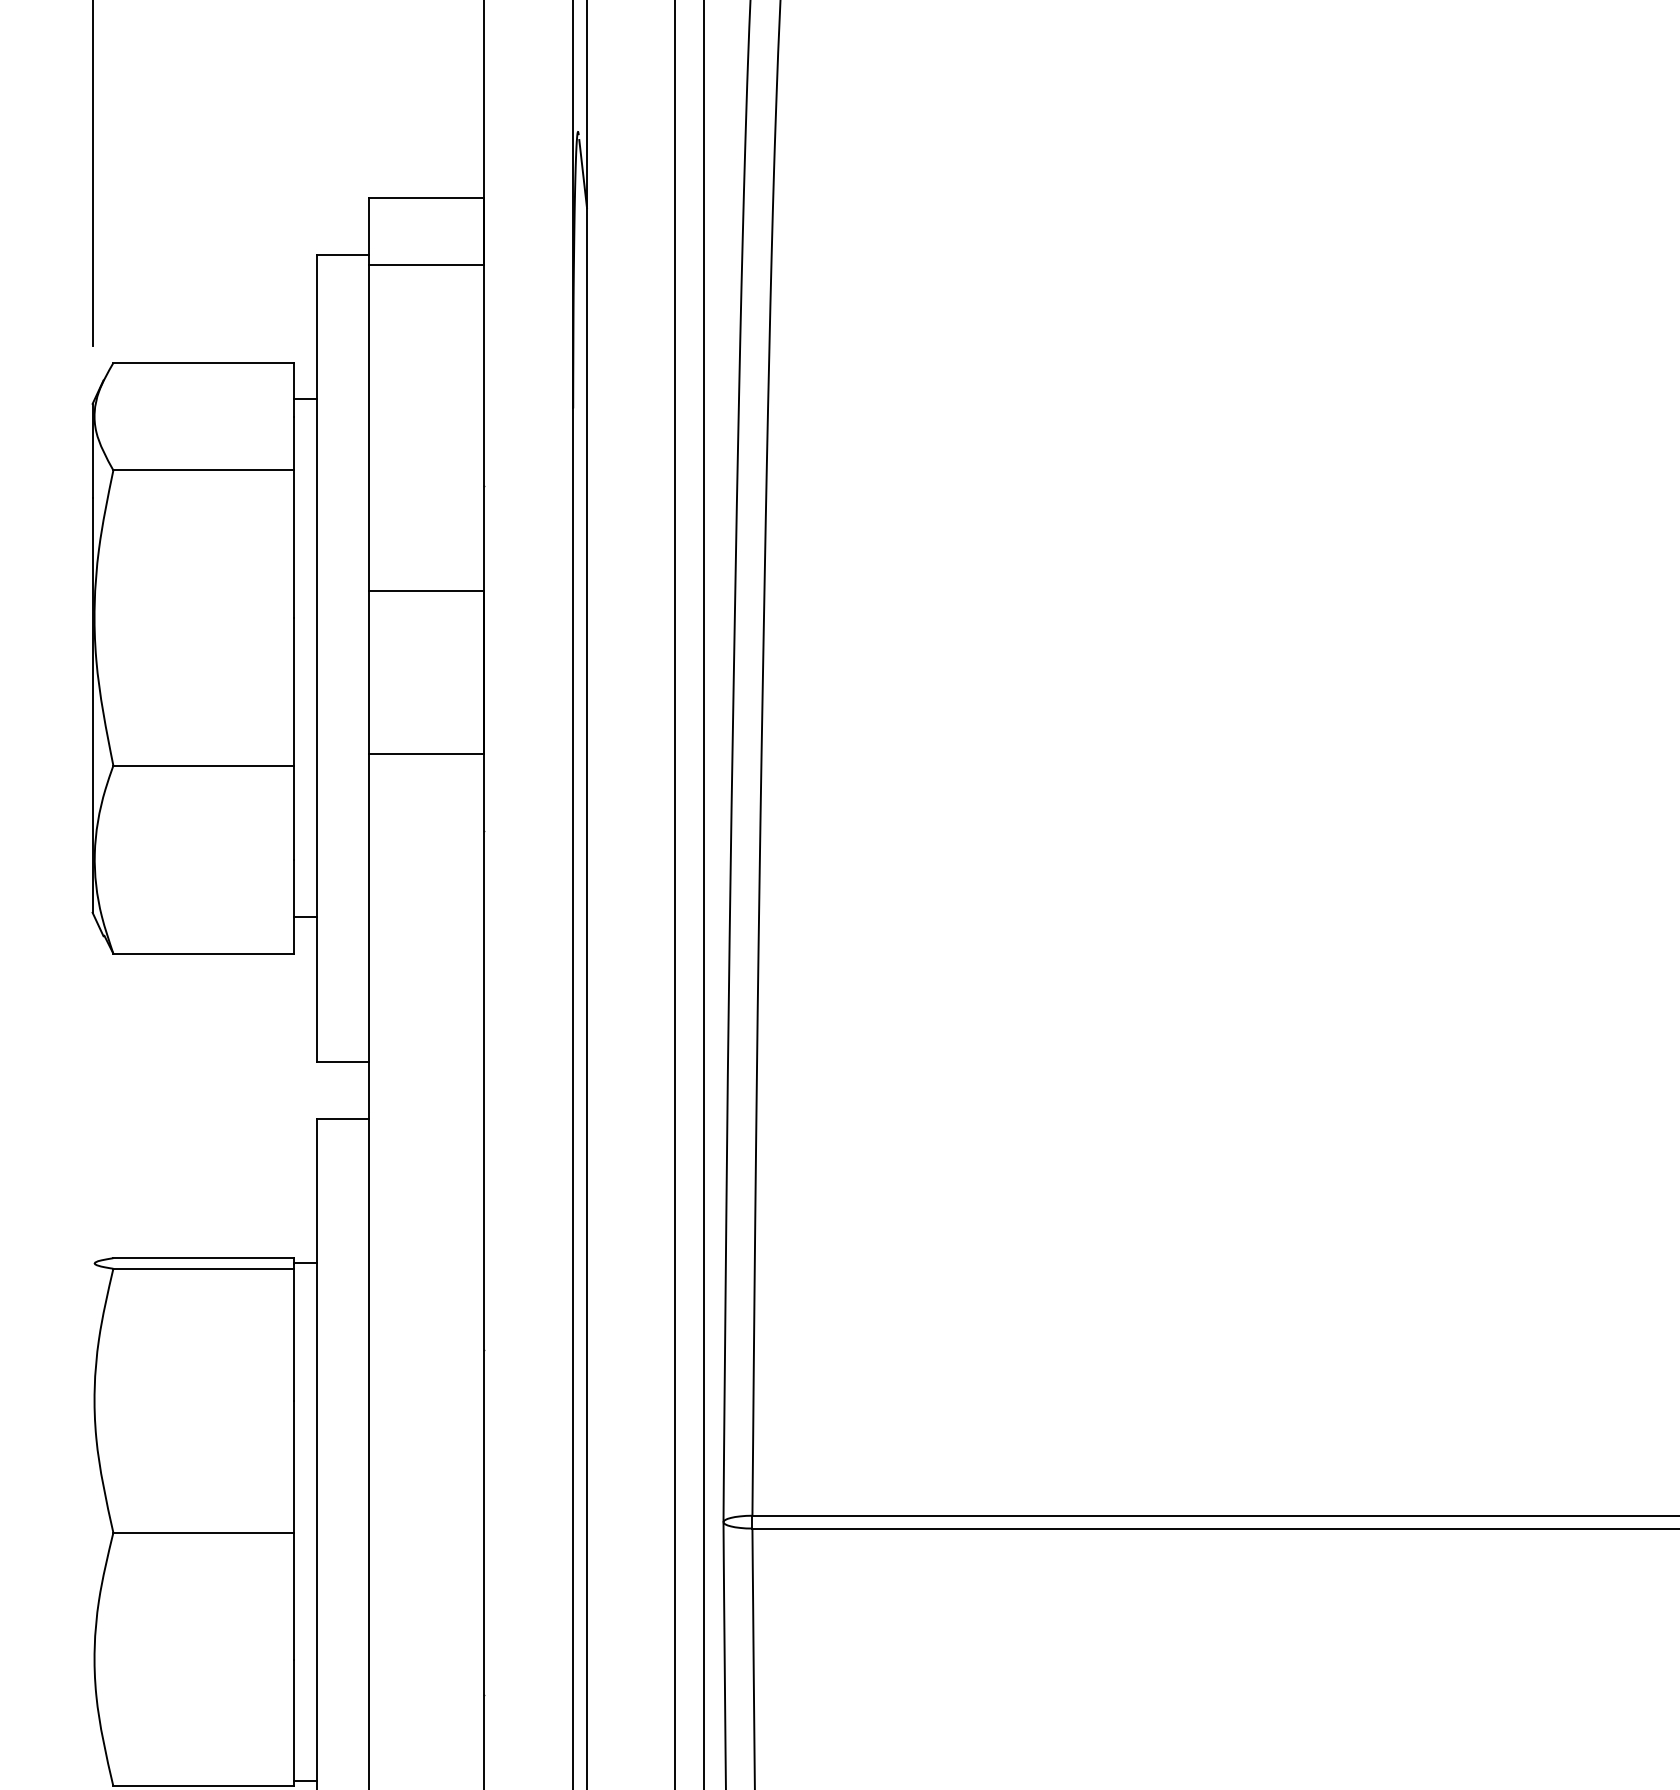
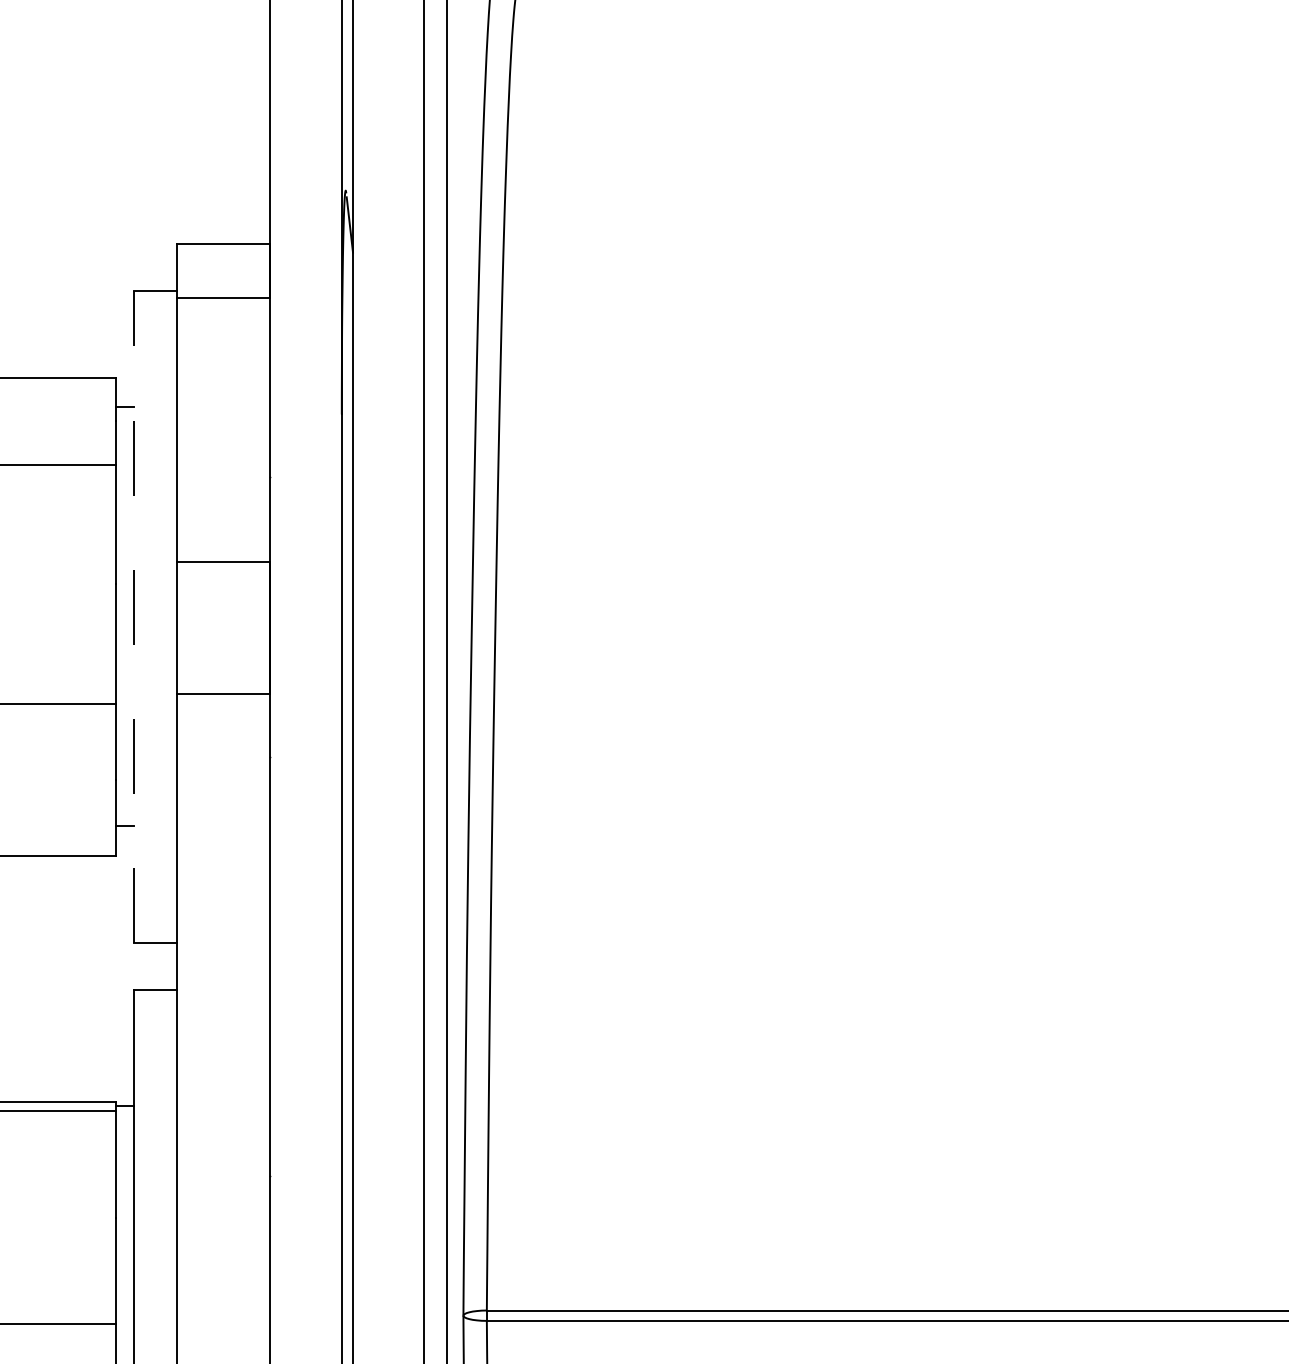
line: (316, 657) -> (134, 616), solid -> dashed

